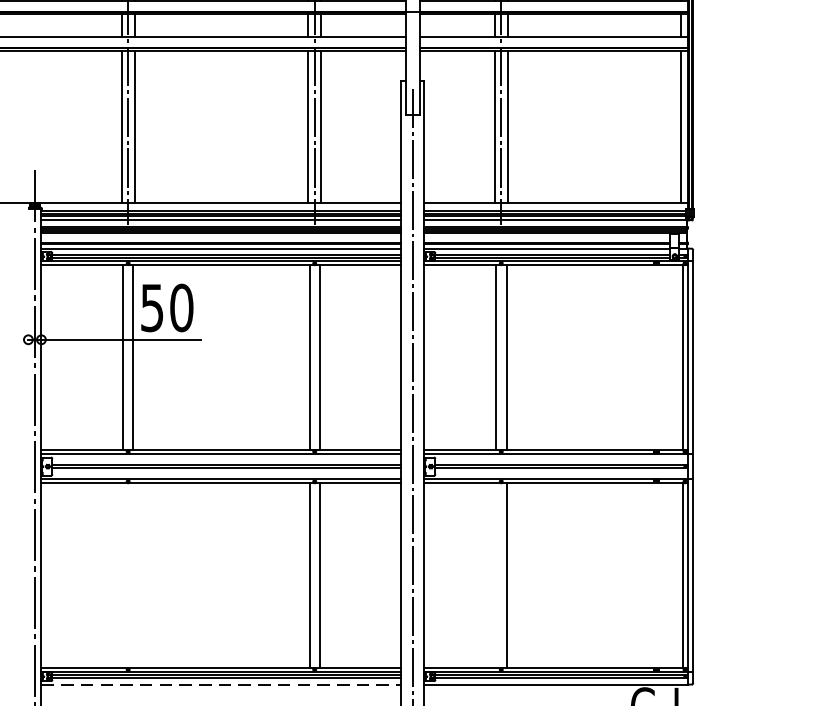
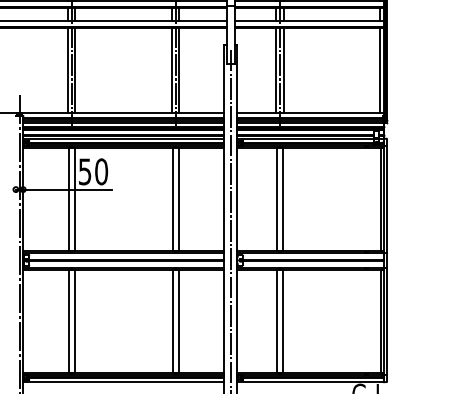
line: (122, 574) -> (68, 320), added
line: (133, 574) -> (74, 320), added
line: (496, 574) -> (277, 320), added
line: (222, 685) -> (124, 382), dashed -> solid

